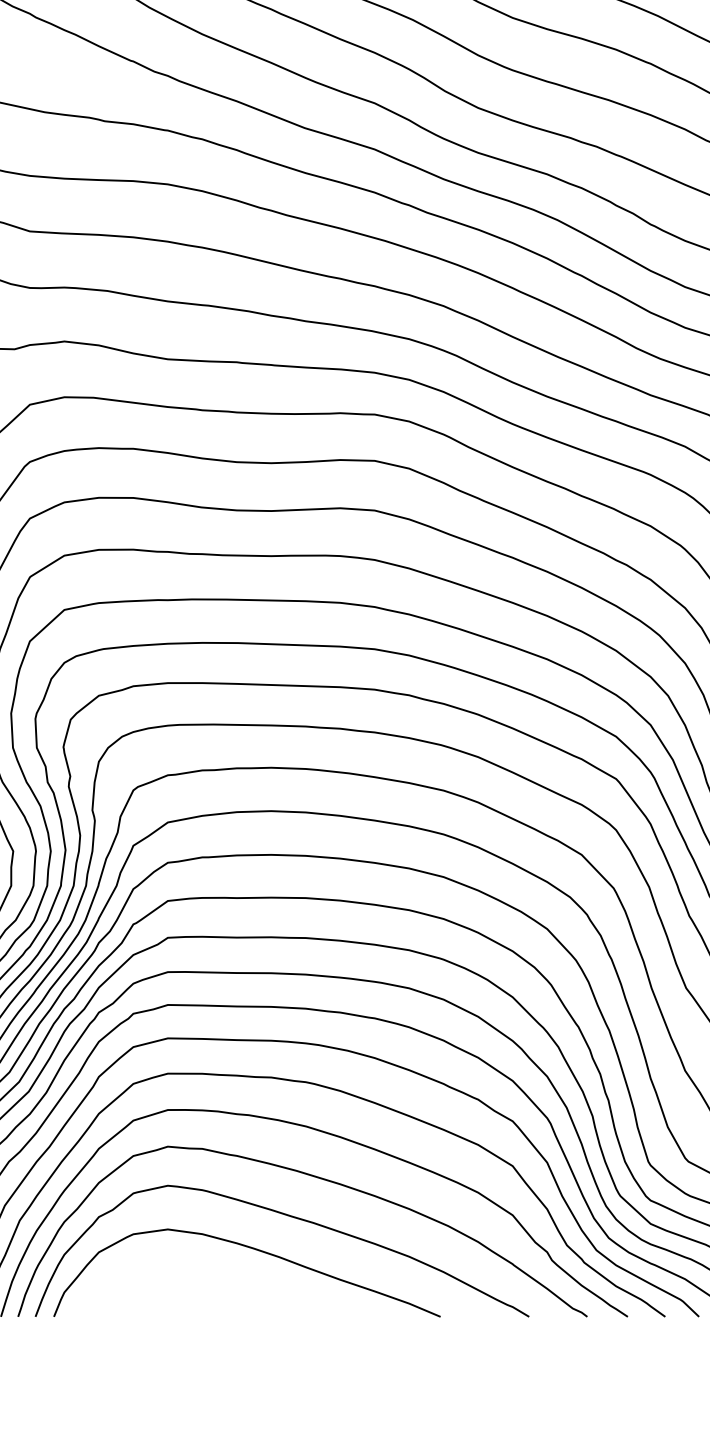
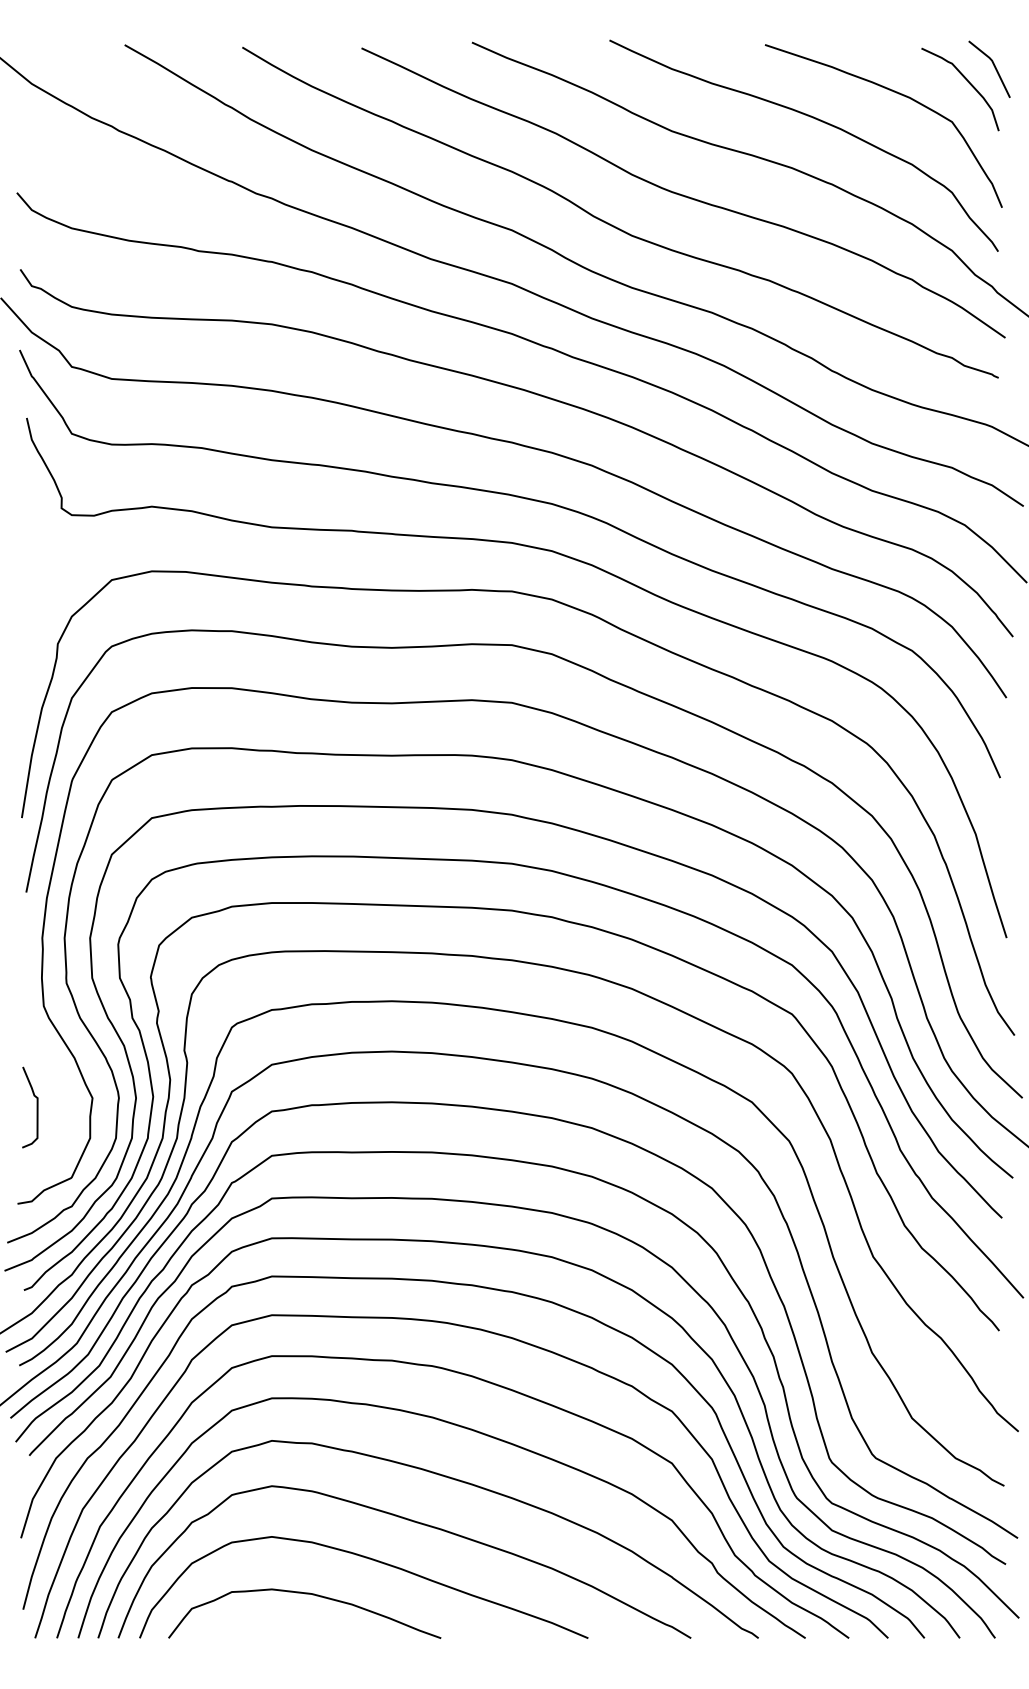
curve: (195, 1279) -> (304, 1594), added

